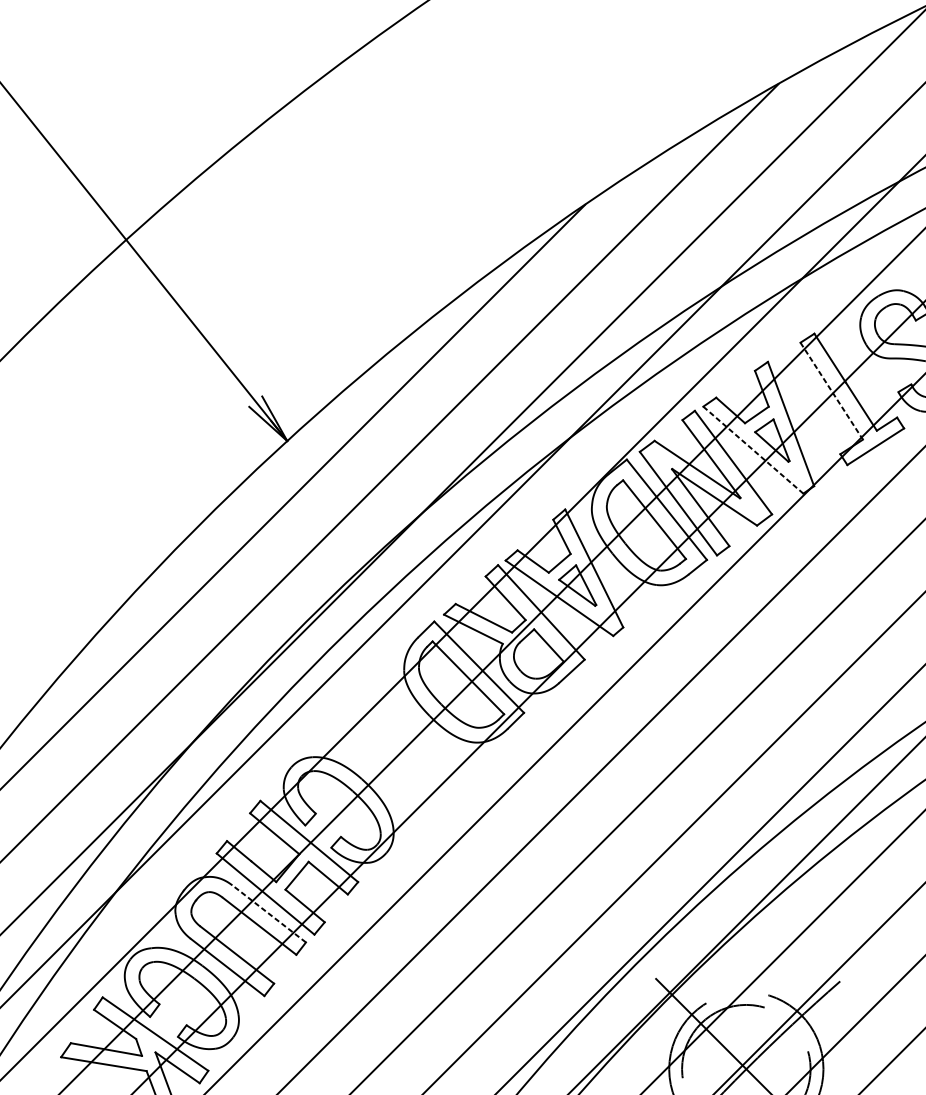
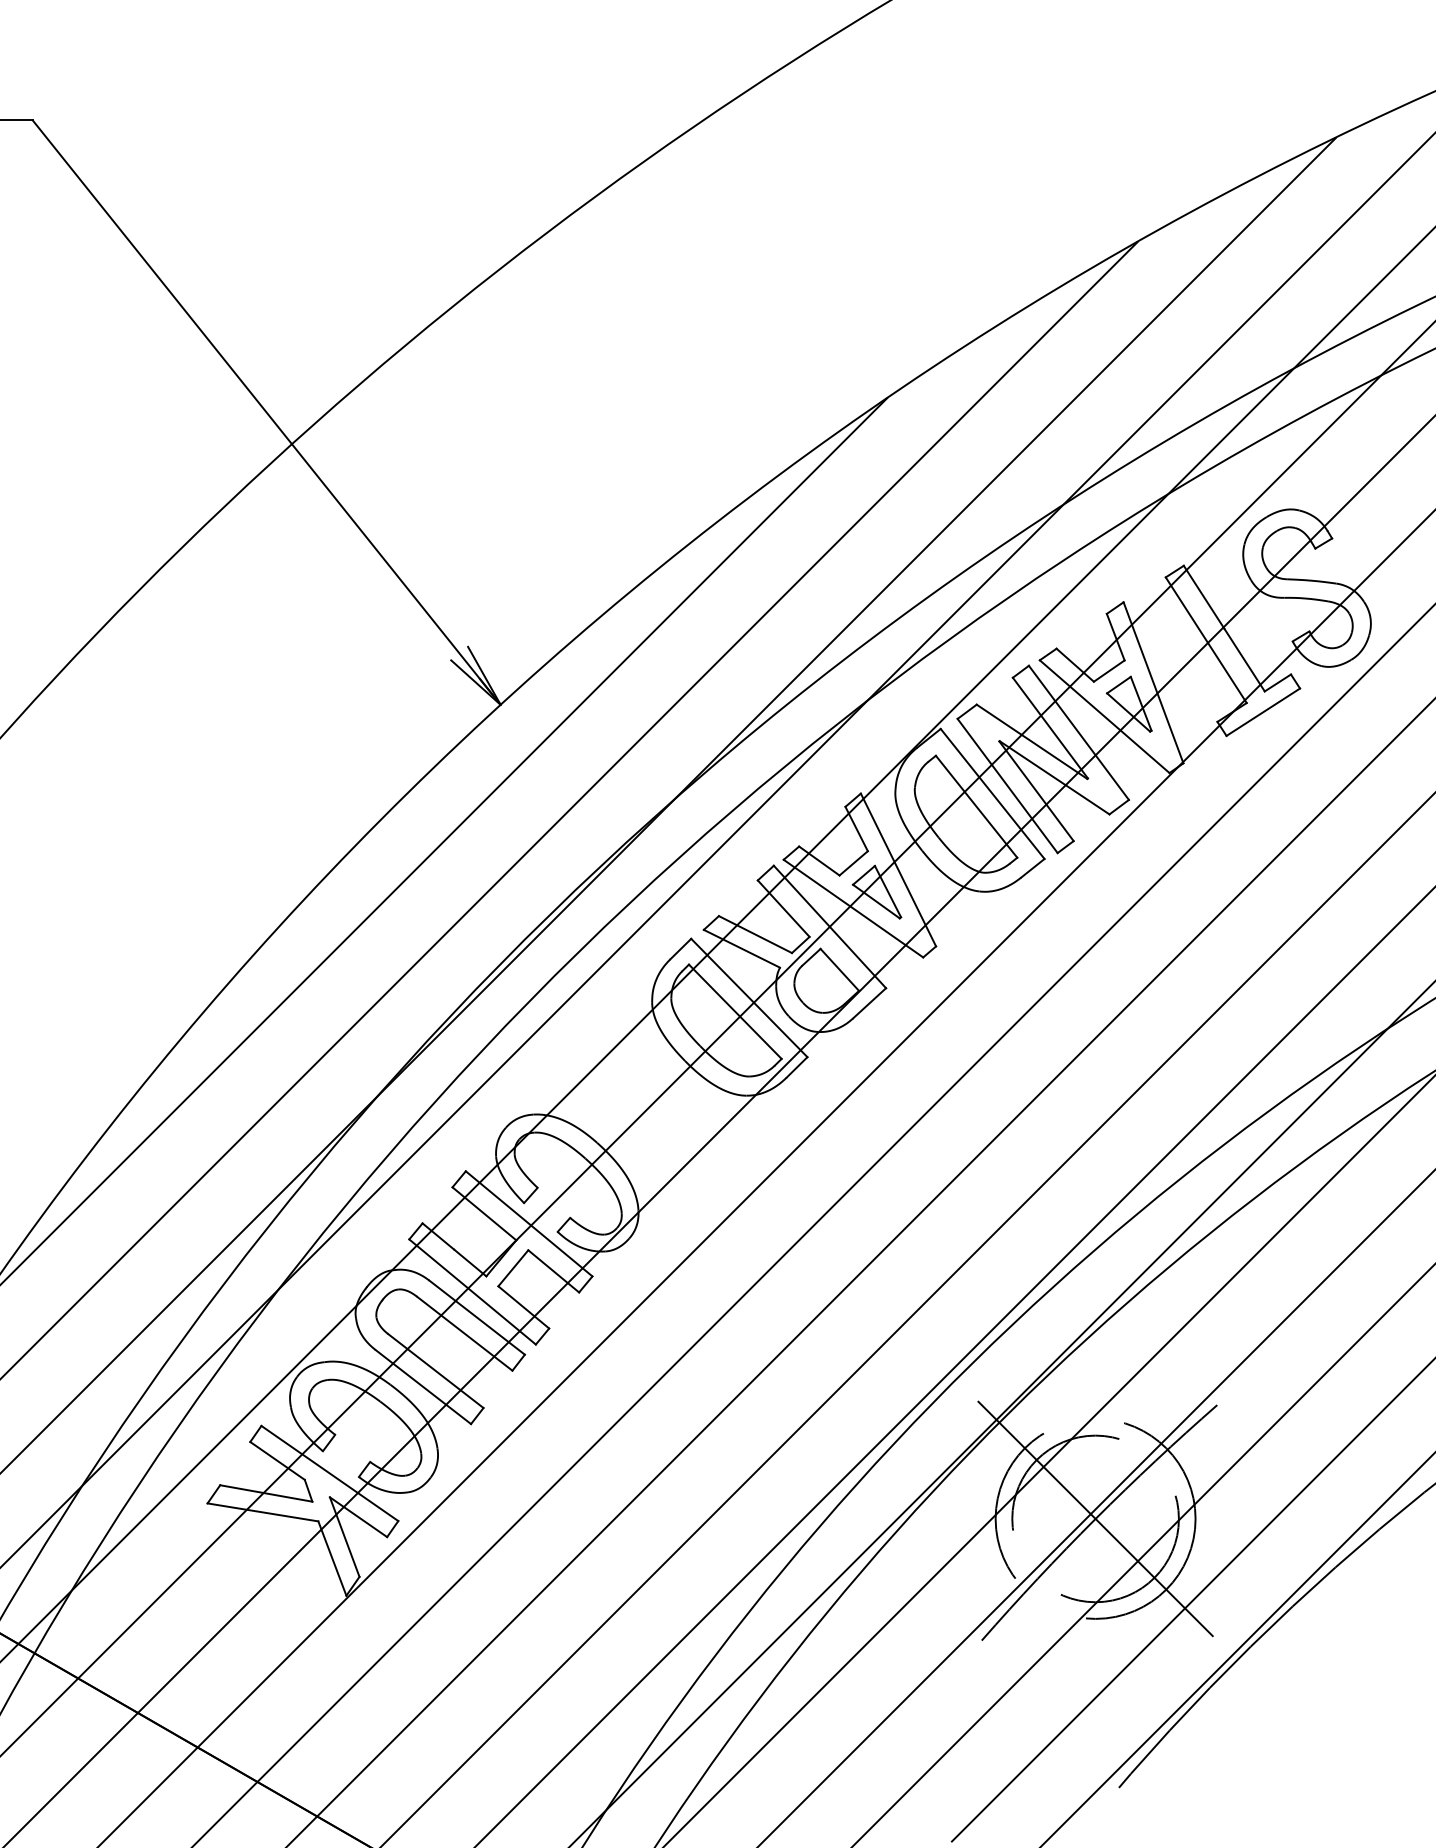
line: (831, 391) -> (1206, 640), dashed -> solid
line: (753, 450) -> (1104, 716), dashed -> solid
line: (268, 913) -> (476, 1317), dashed -> solid

